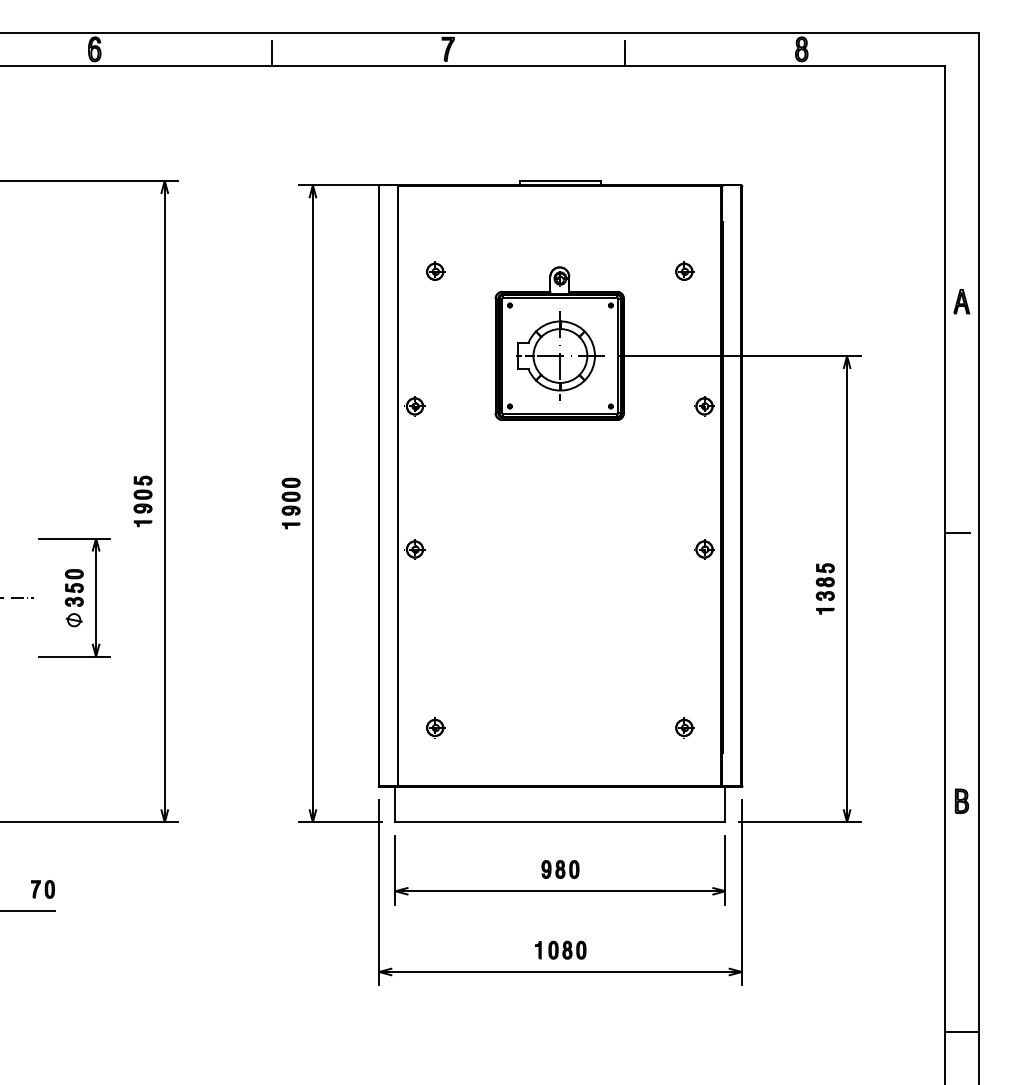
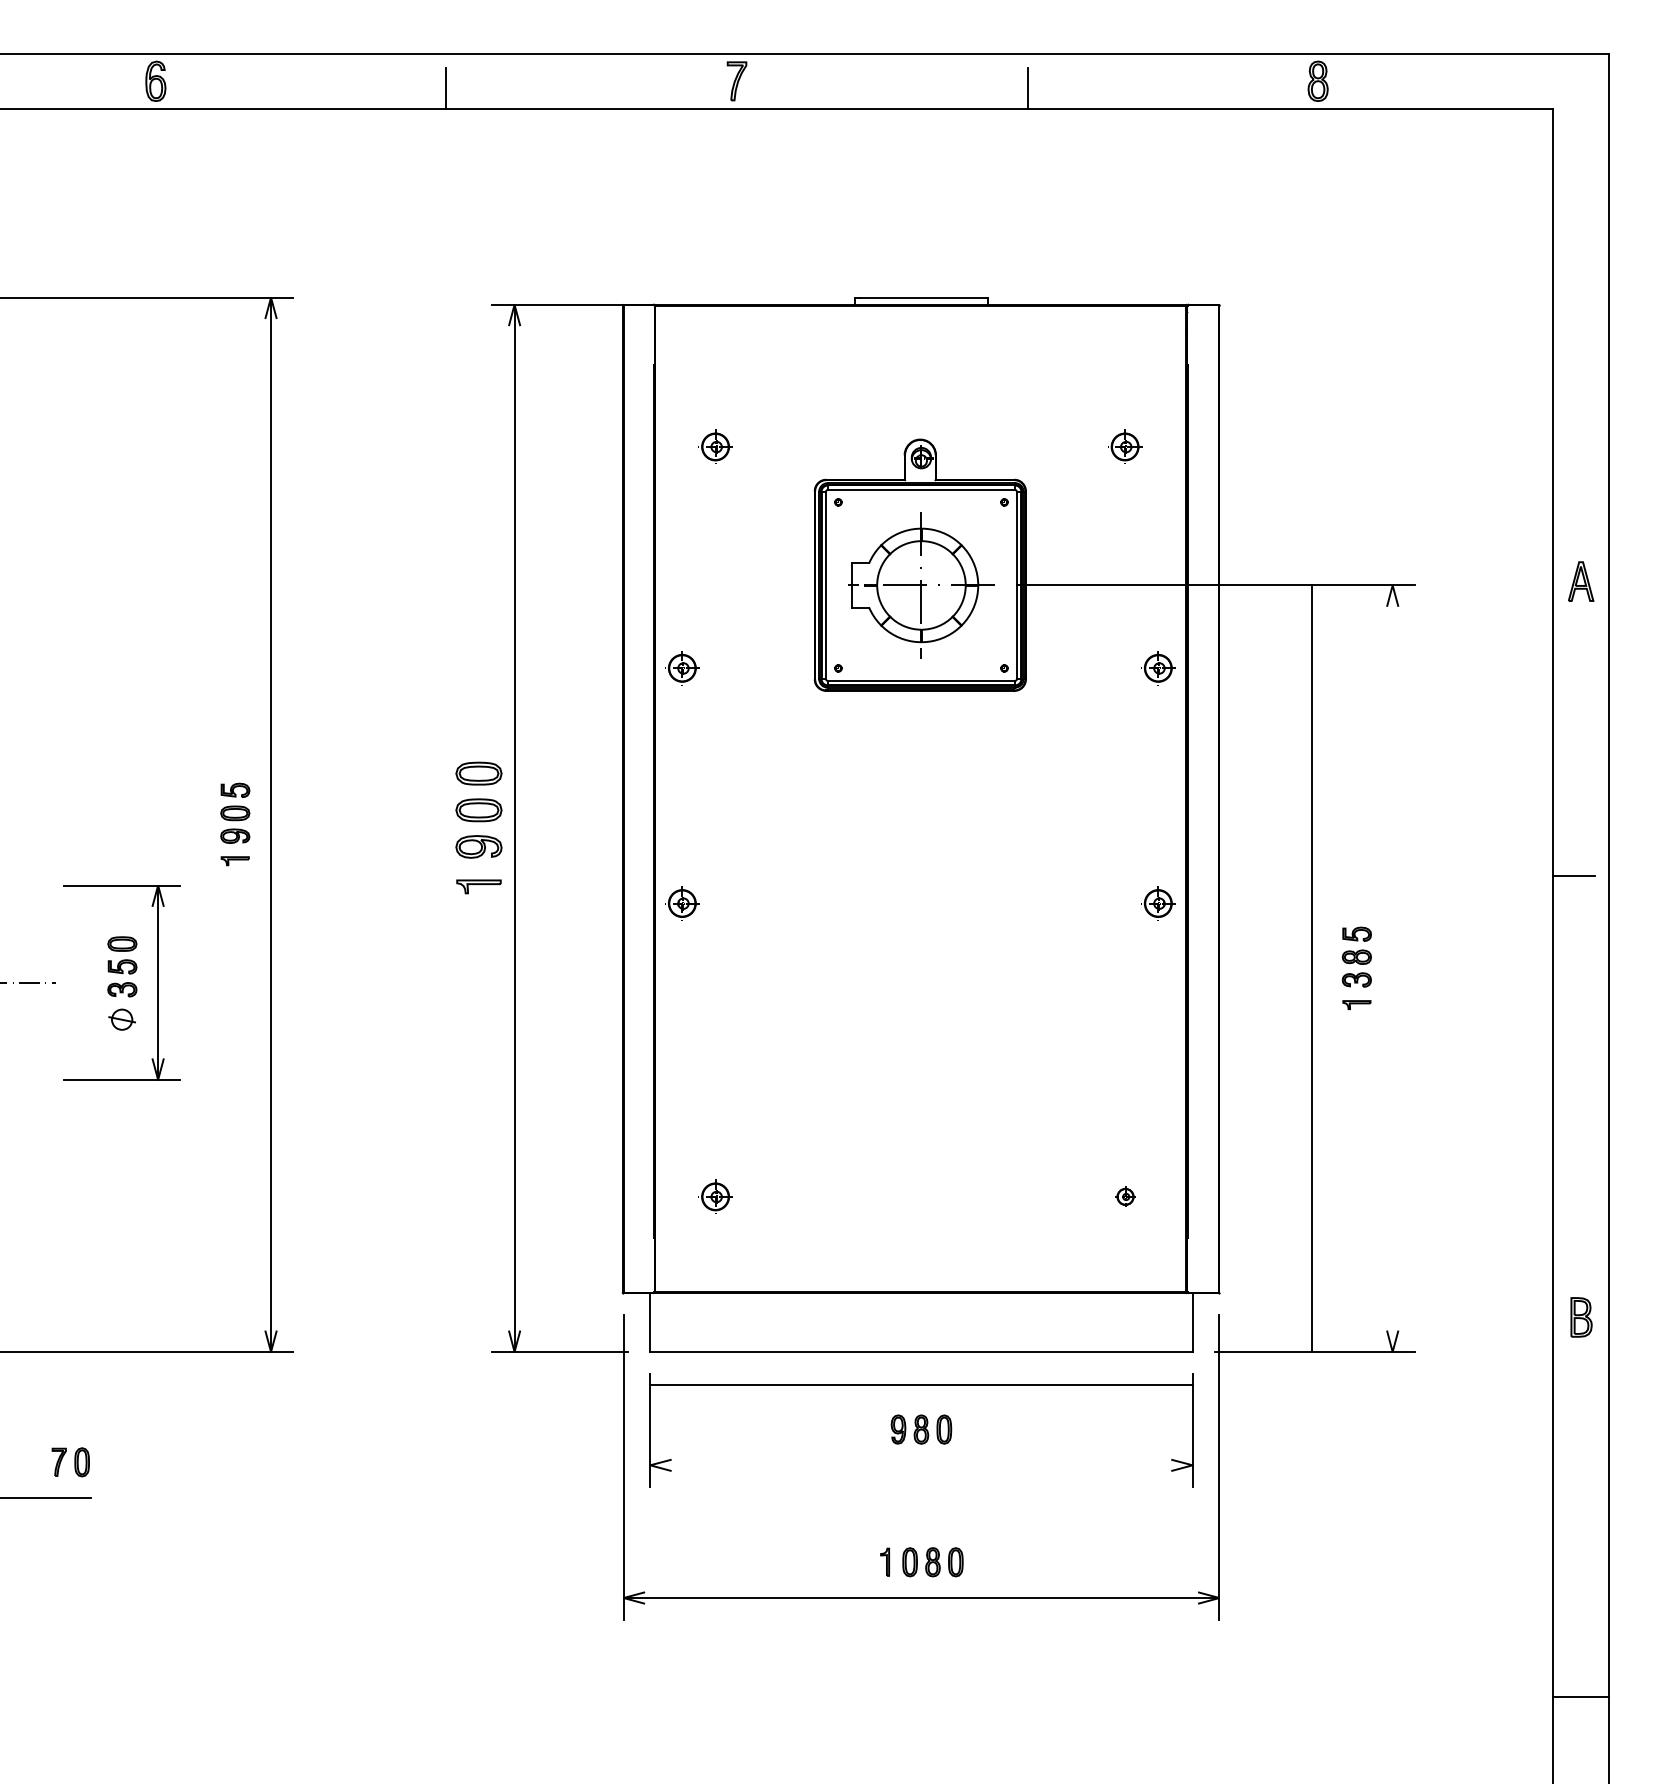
part: (961, 301) -> (1580, 581), moved
part: (290, 503) -> (477, 827), size x1.6
line: (847, 589) -> (1312, 969), moved
part: (684, 727) -> (1125, 1196), size x0.6
line: (560, 891) -> (921, 1385), moved

